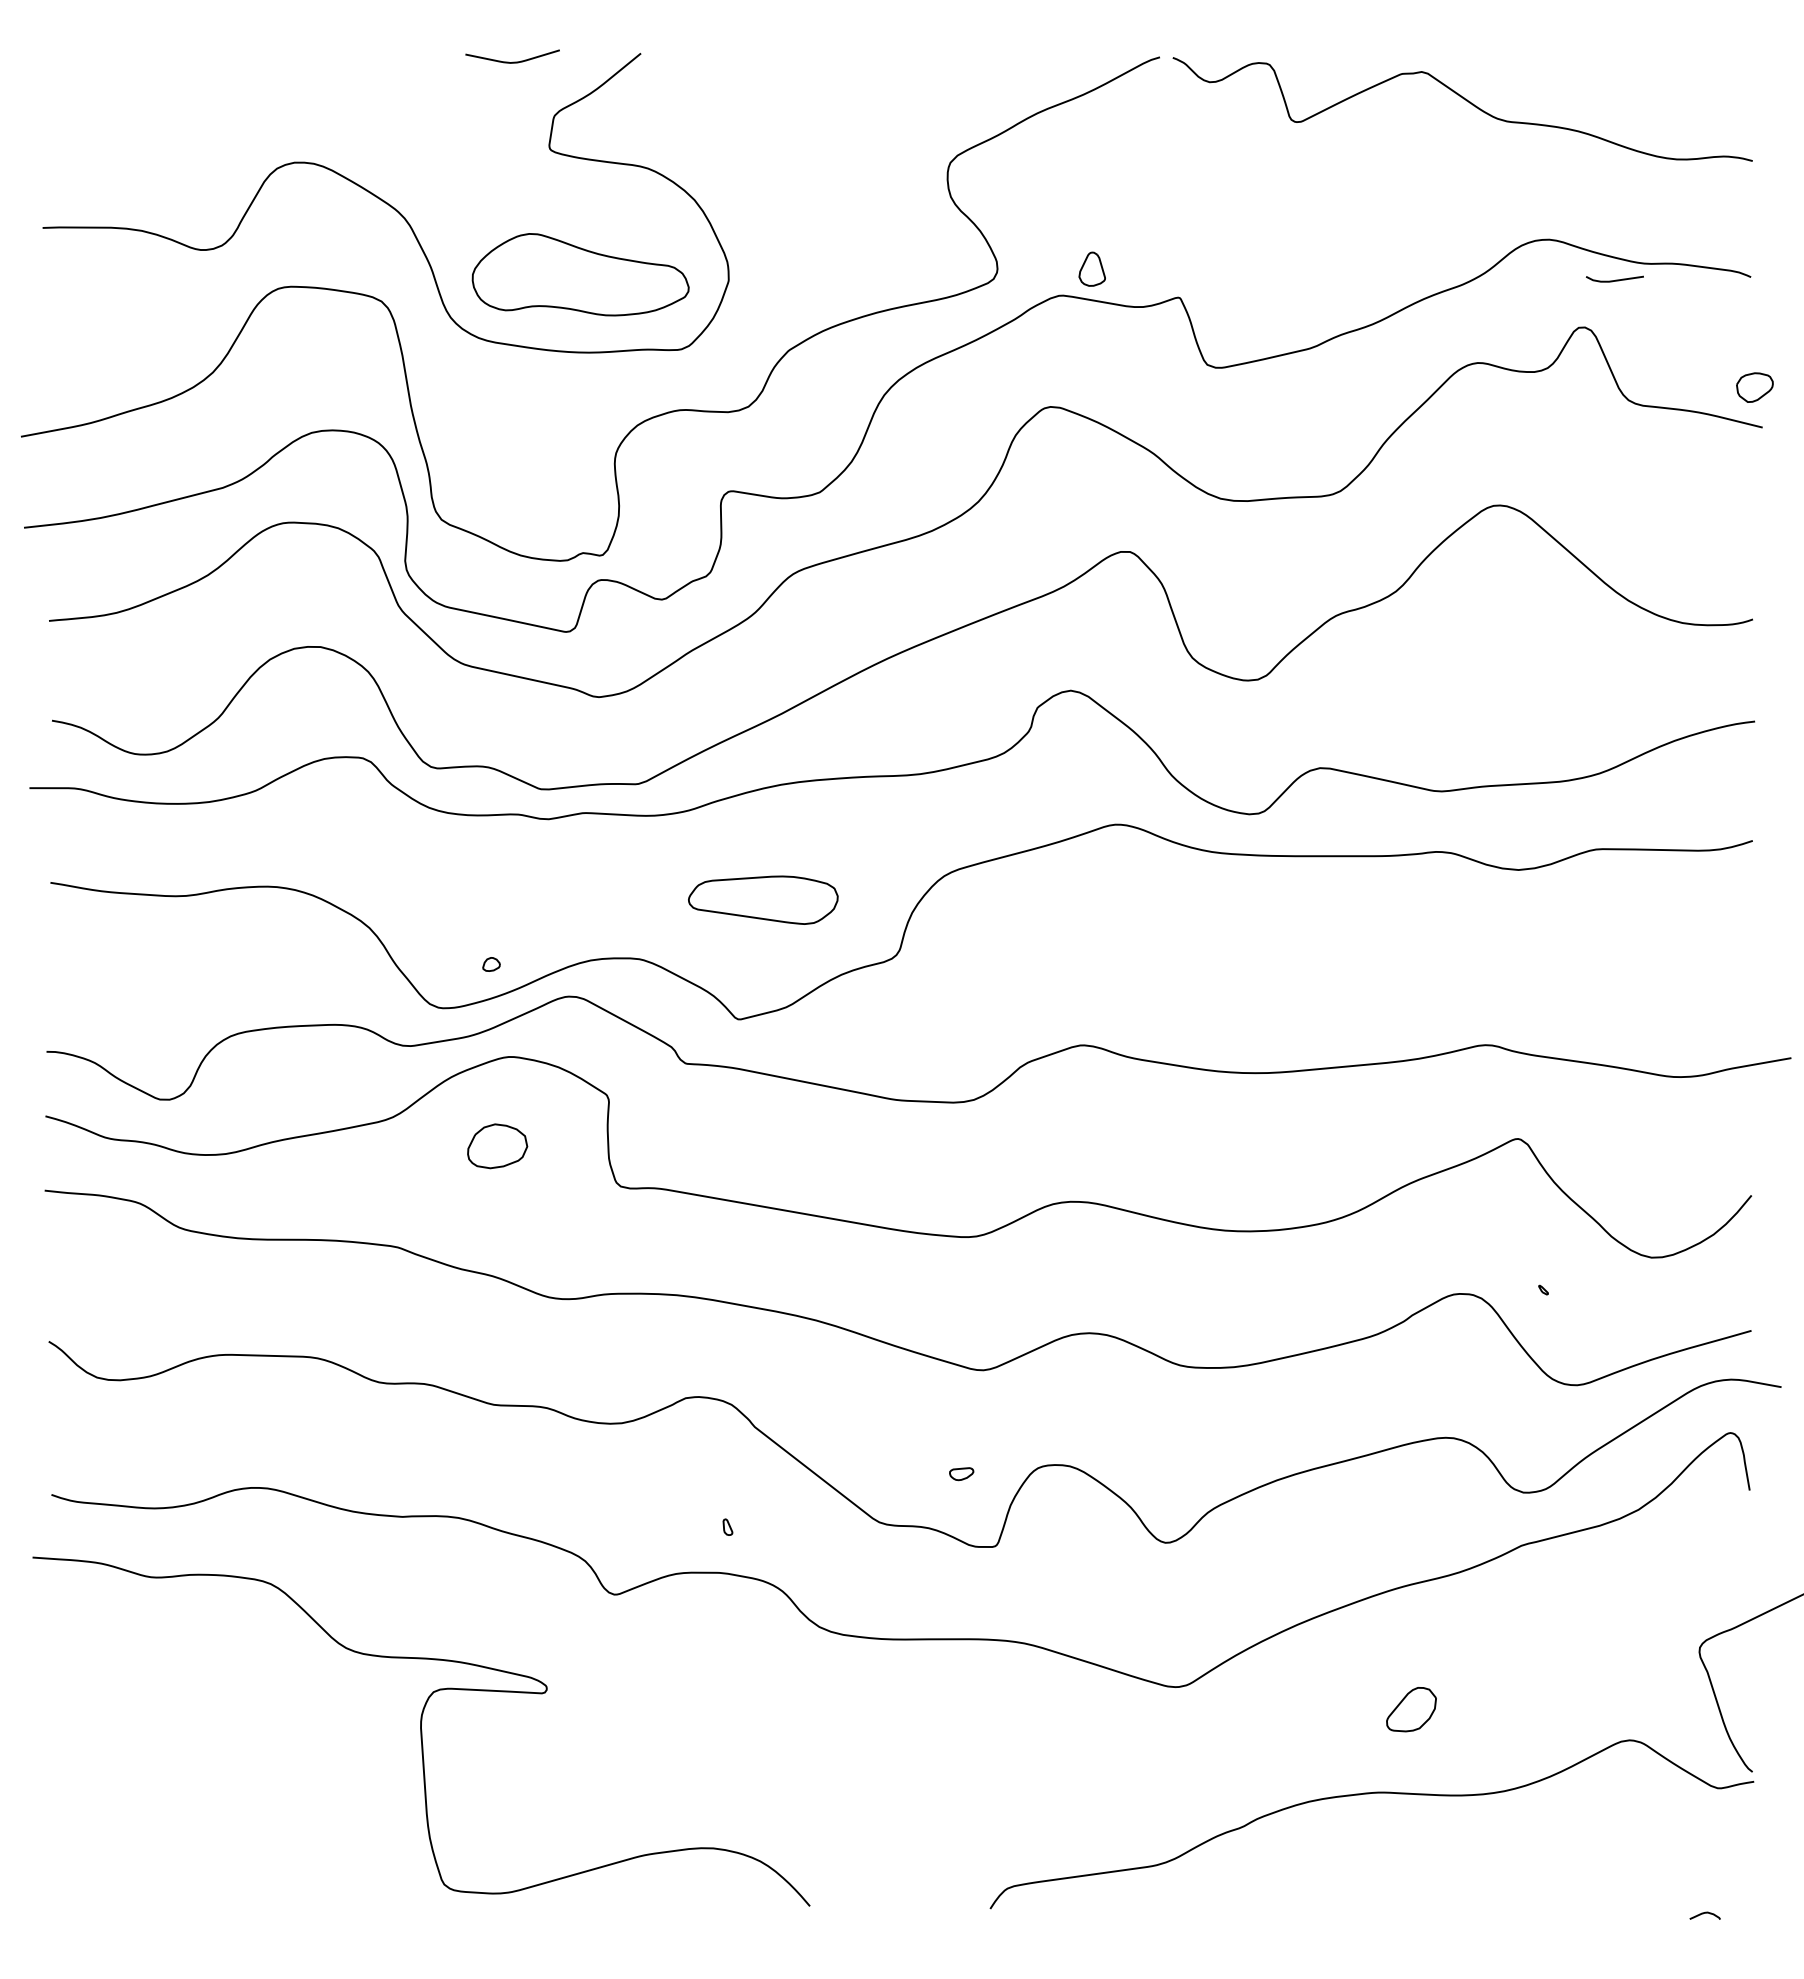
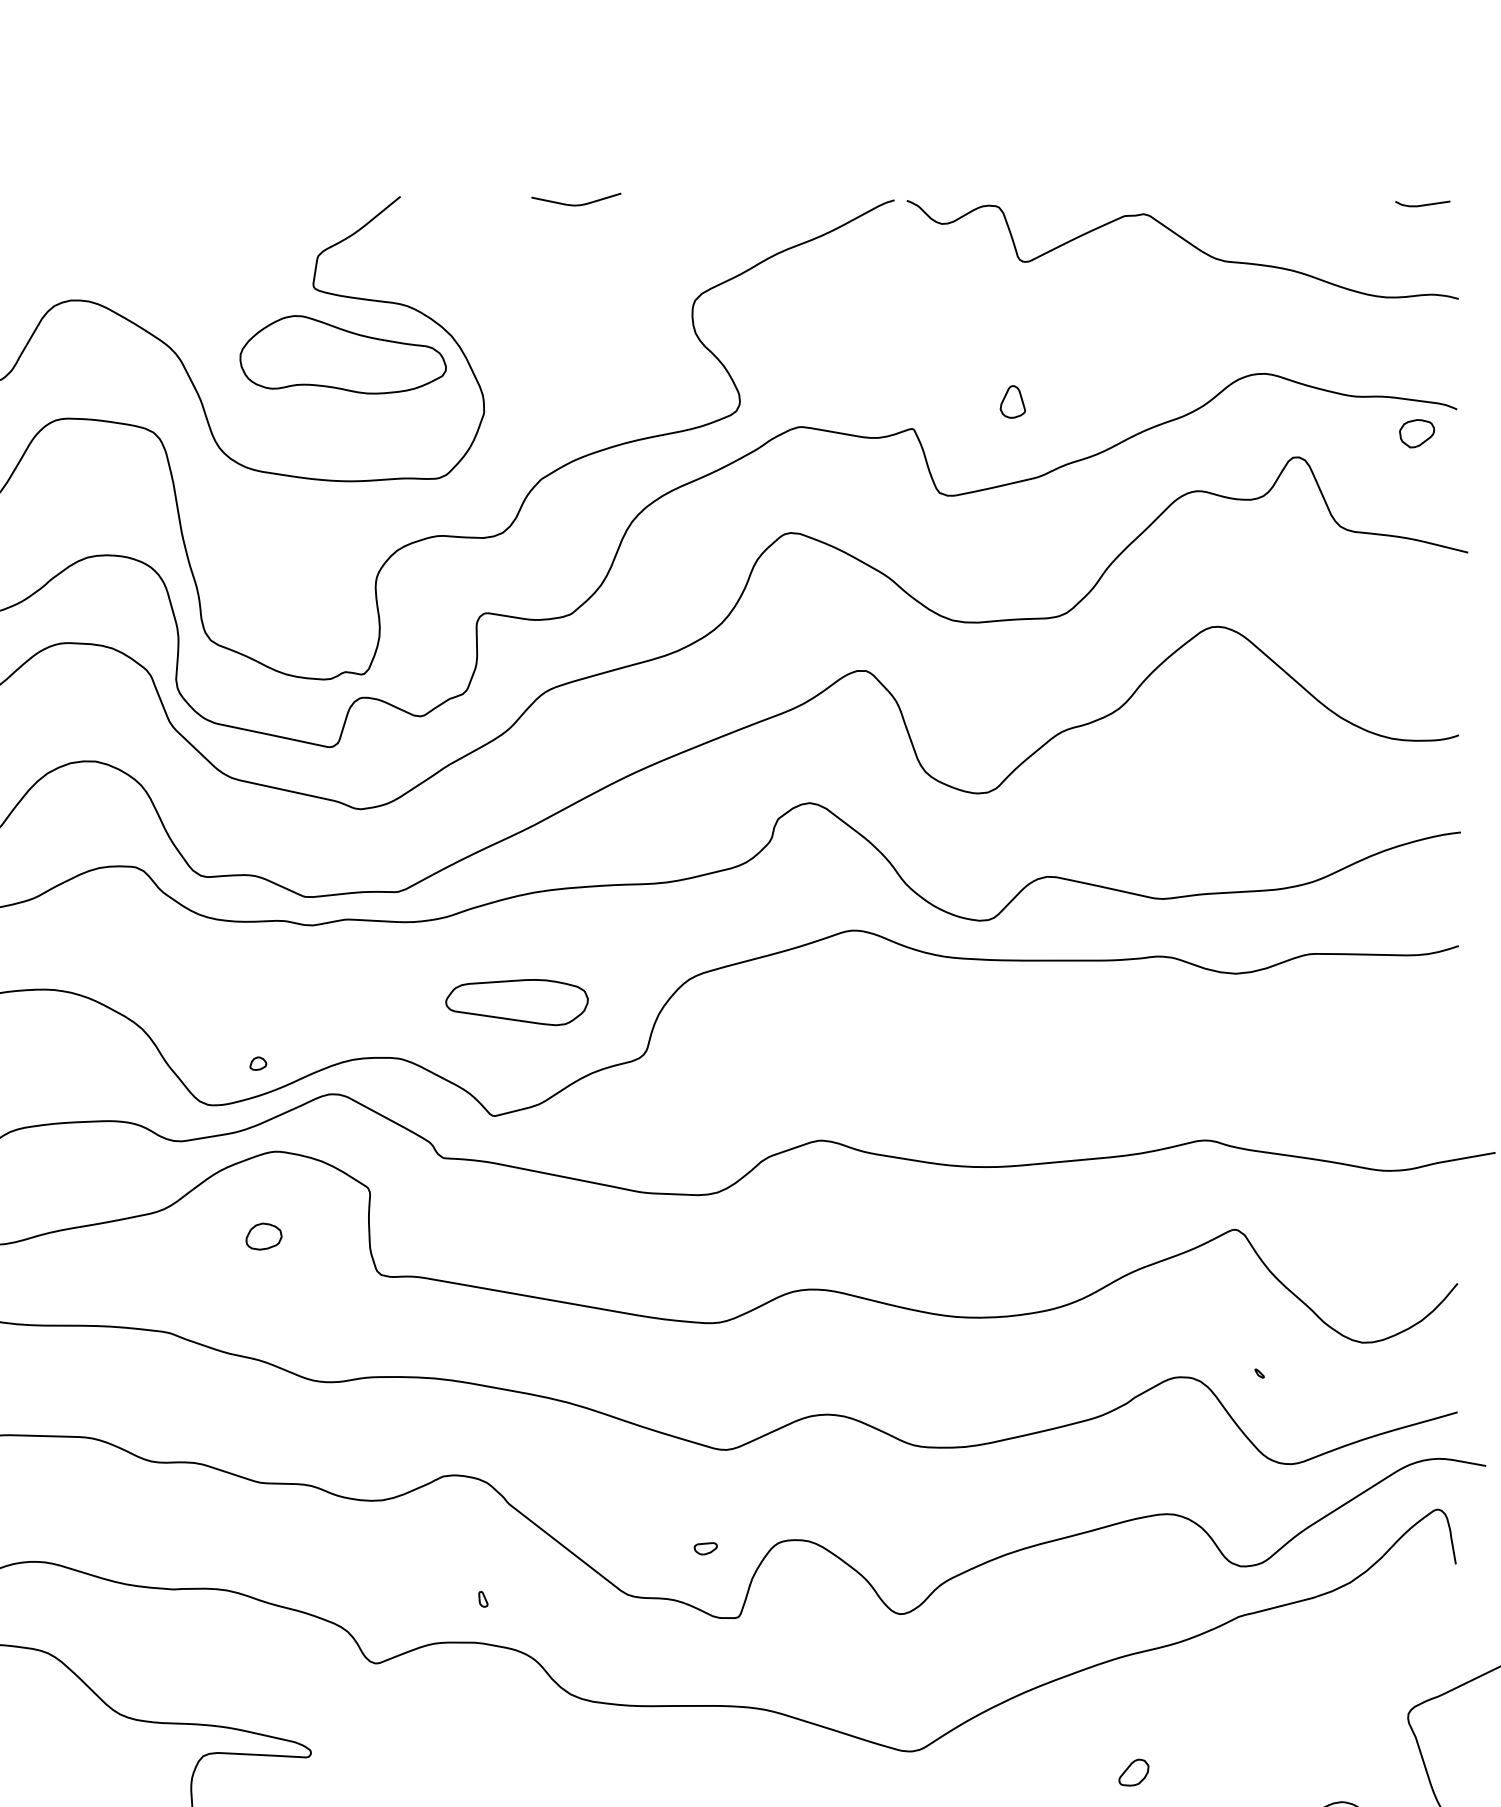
curve: (512, 61) -> (576, 204), moved
part: (1091, 268) -> (1012, 401), moved
part: (580, 274) -> (343, 354), moved
line: (1615, 279) -> (1423, 204), moved
part: (1754, 387) -> (1416, 433), moved
part: (497, 1145) -> (264, 1235), size x0.62
part: (1411, 1708) -> (1133, 1771), size x0.62

